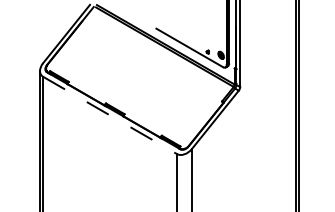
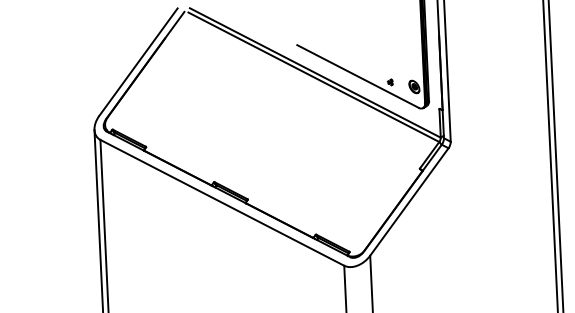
line: (110, 115) -> (223, 202), dashed -> solid

